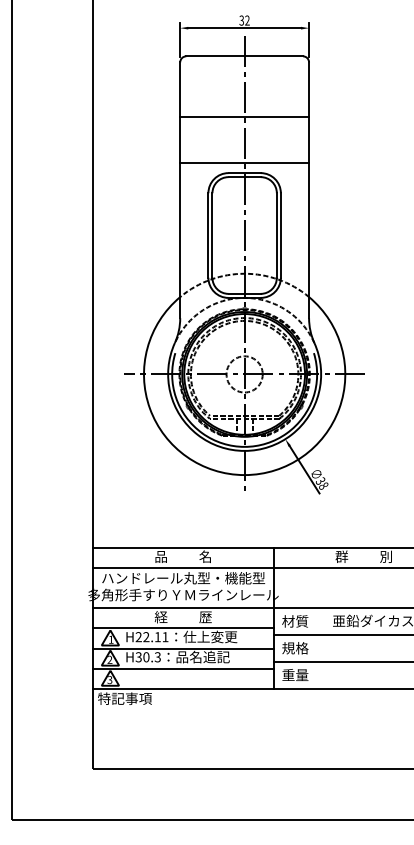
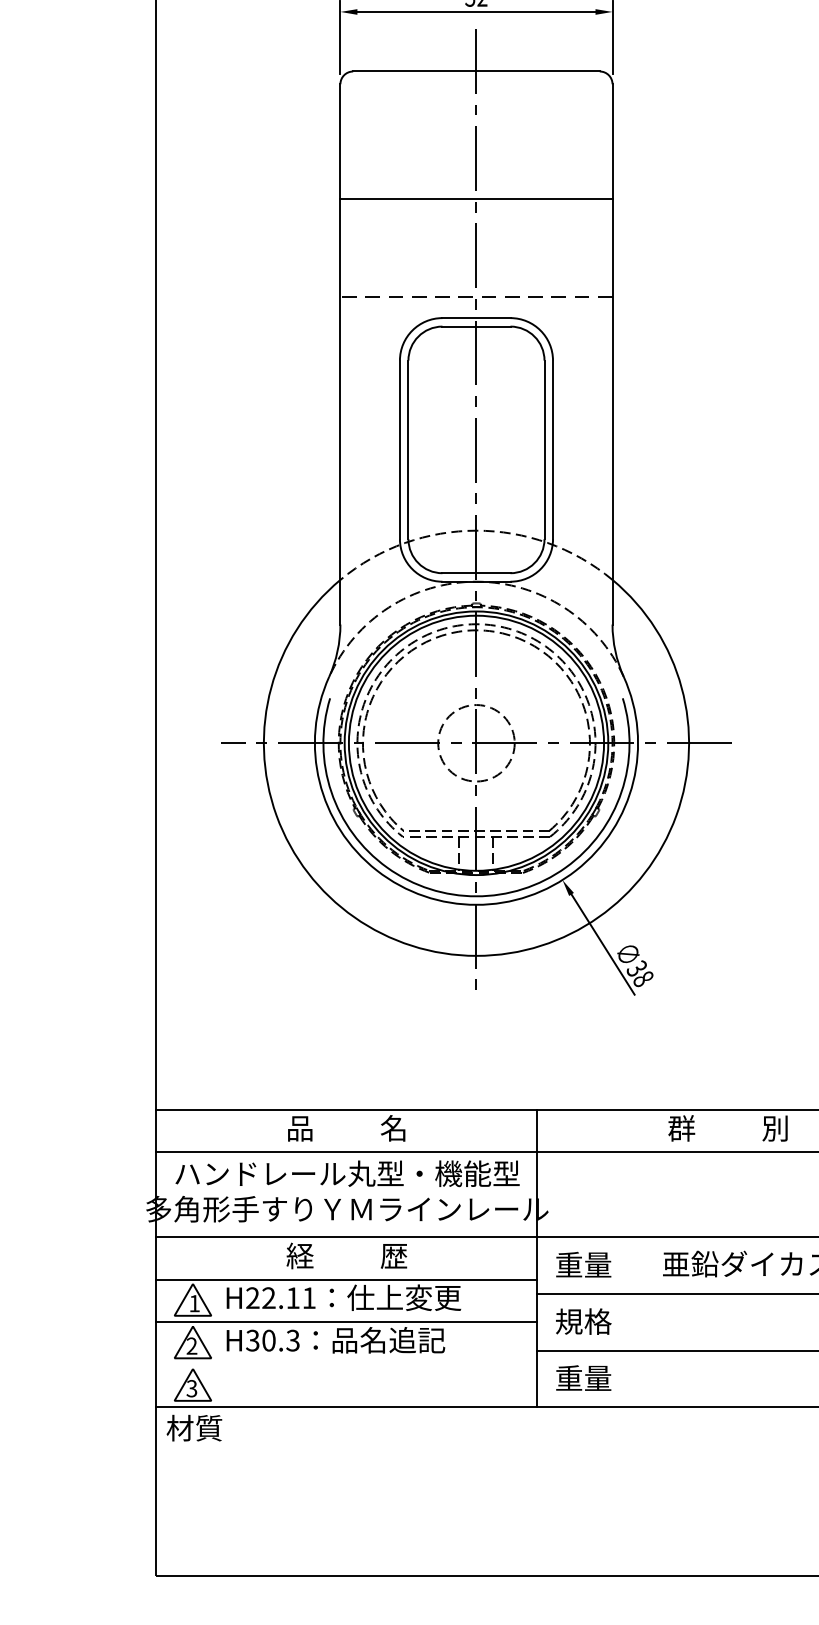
line: (244, 163) -> (476, 297), solid -> dashed
text: (295, 621) -> (583, 1265), 材質 -> 重量
line: (182, 668) -> (345, 1364), removed
text: (124, 698) -> (222, 1427), 特記事項 -> 材質

